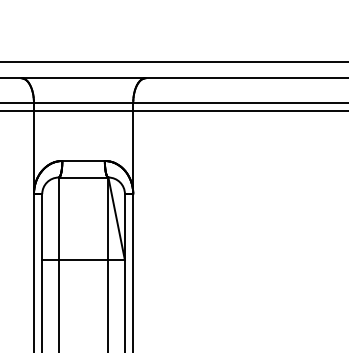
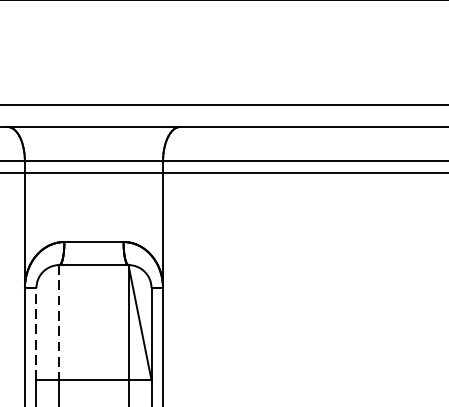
line: (58, 219) -> (59, 323), solid -> dashed
line: (42, 226) -> (36, 333), solid -> dashed

